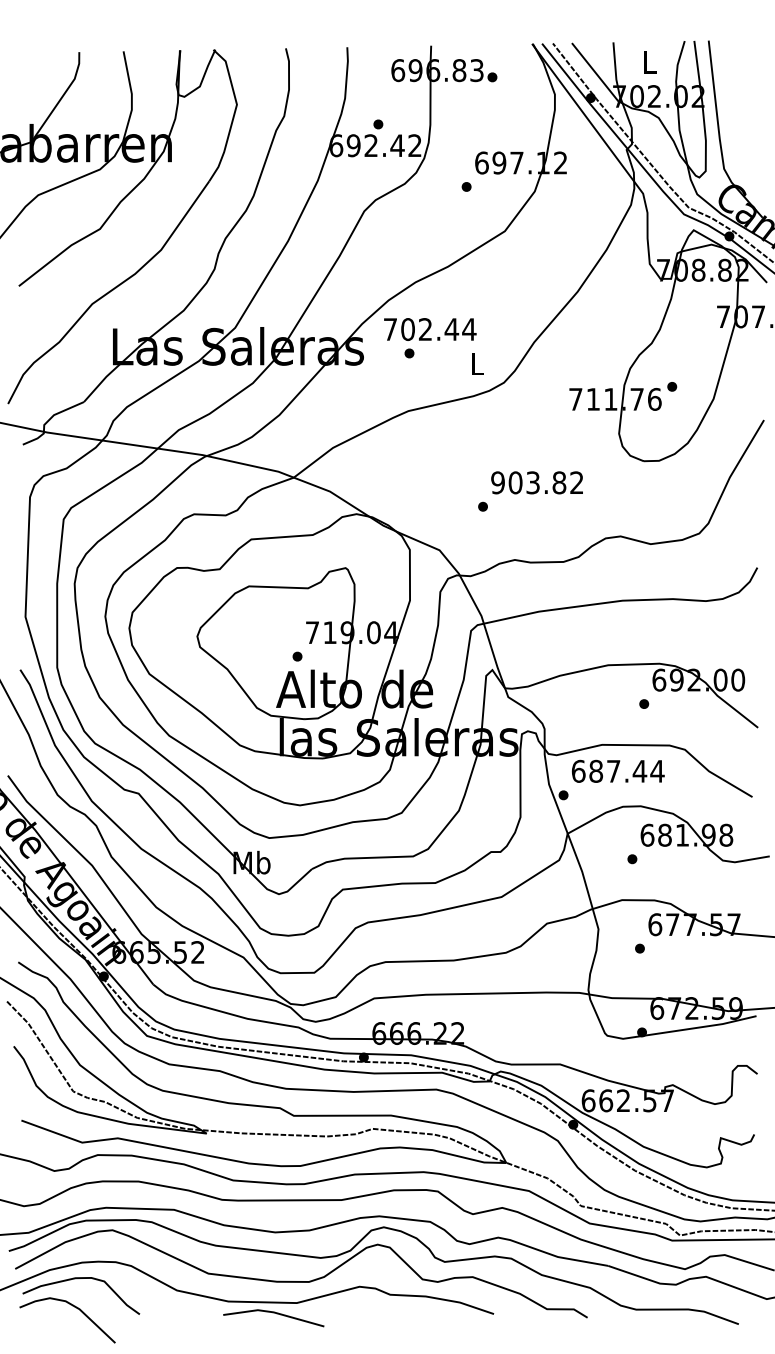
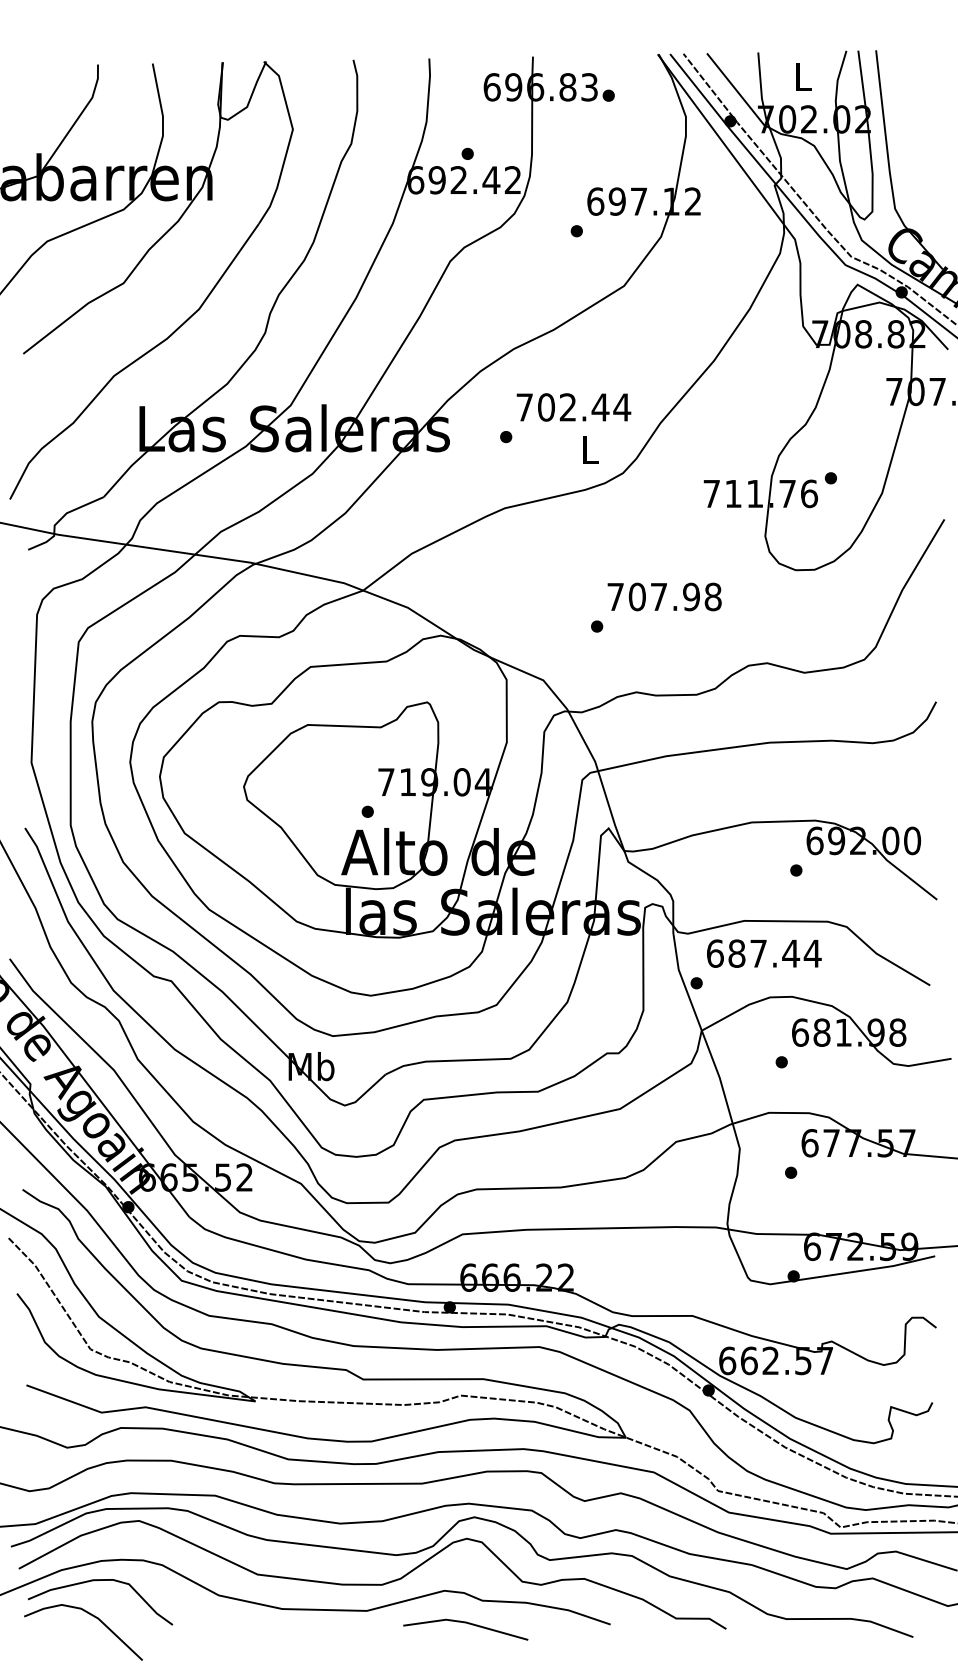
text: (430, 329) -> (574, 407), moved
text: (537, 482) -> (664, 596), 903.82 -> 707.98
line: (273, 1313) -> (465, 1623), moved

